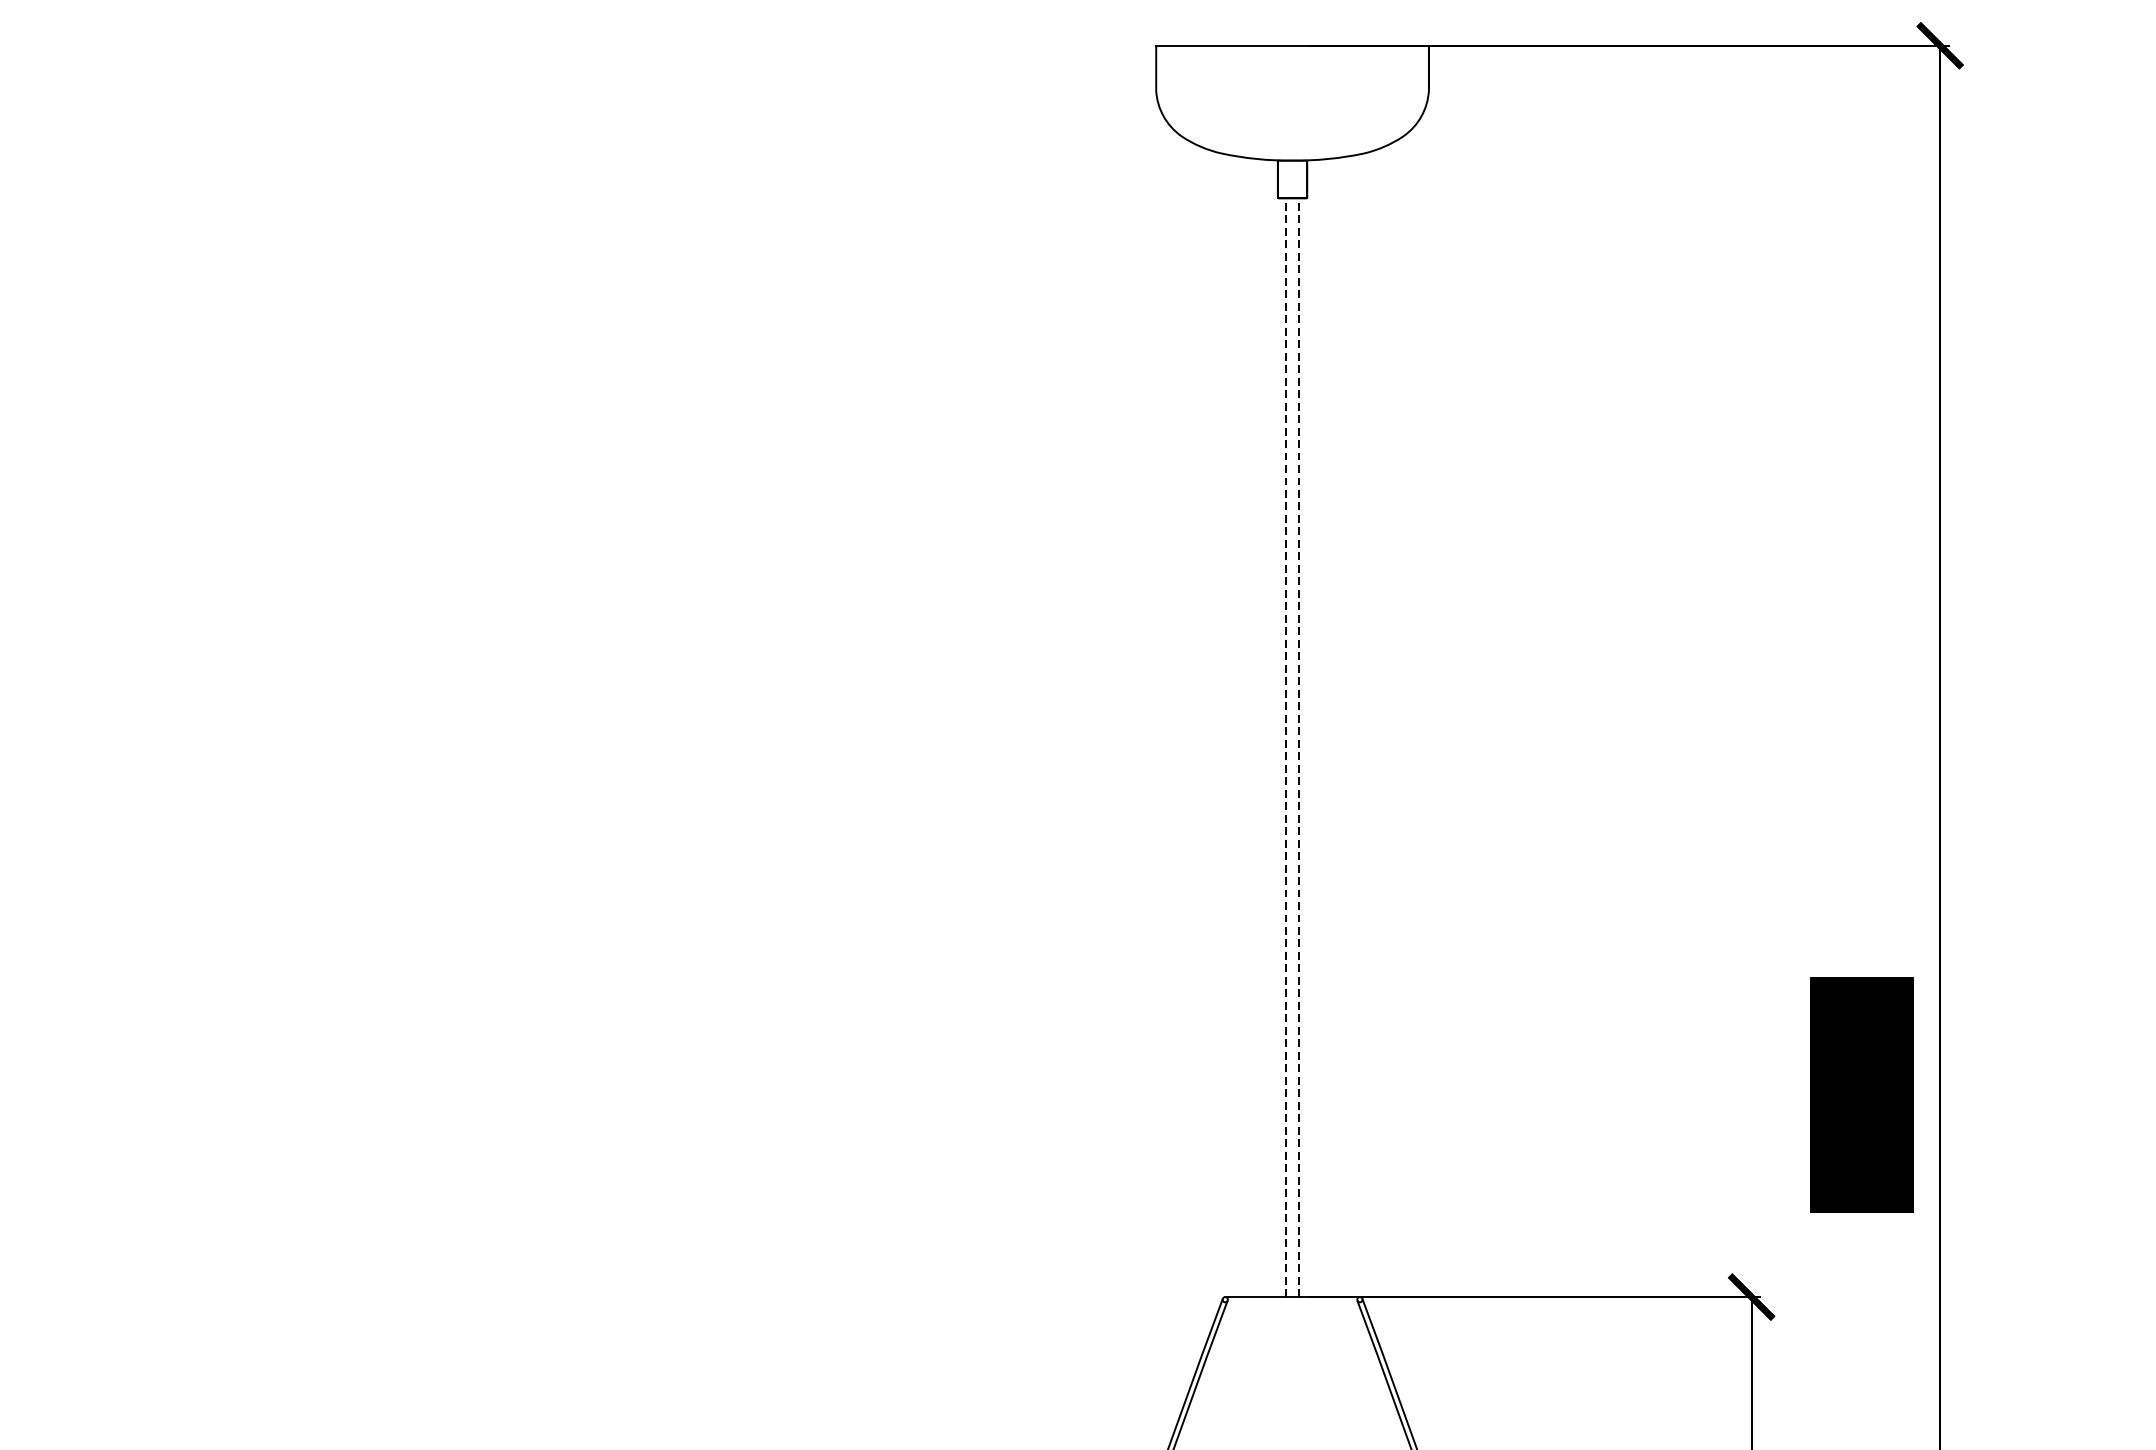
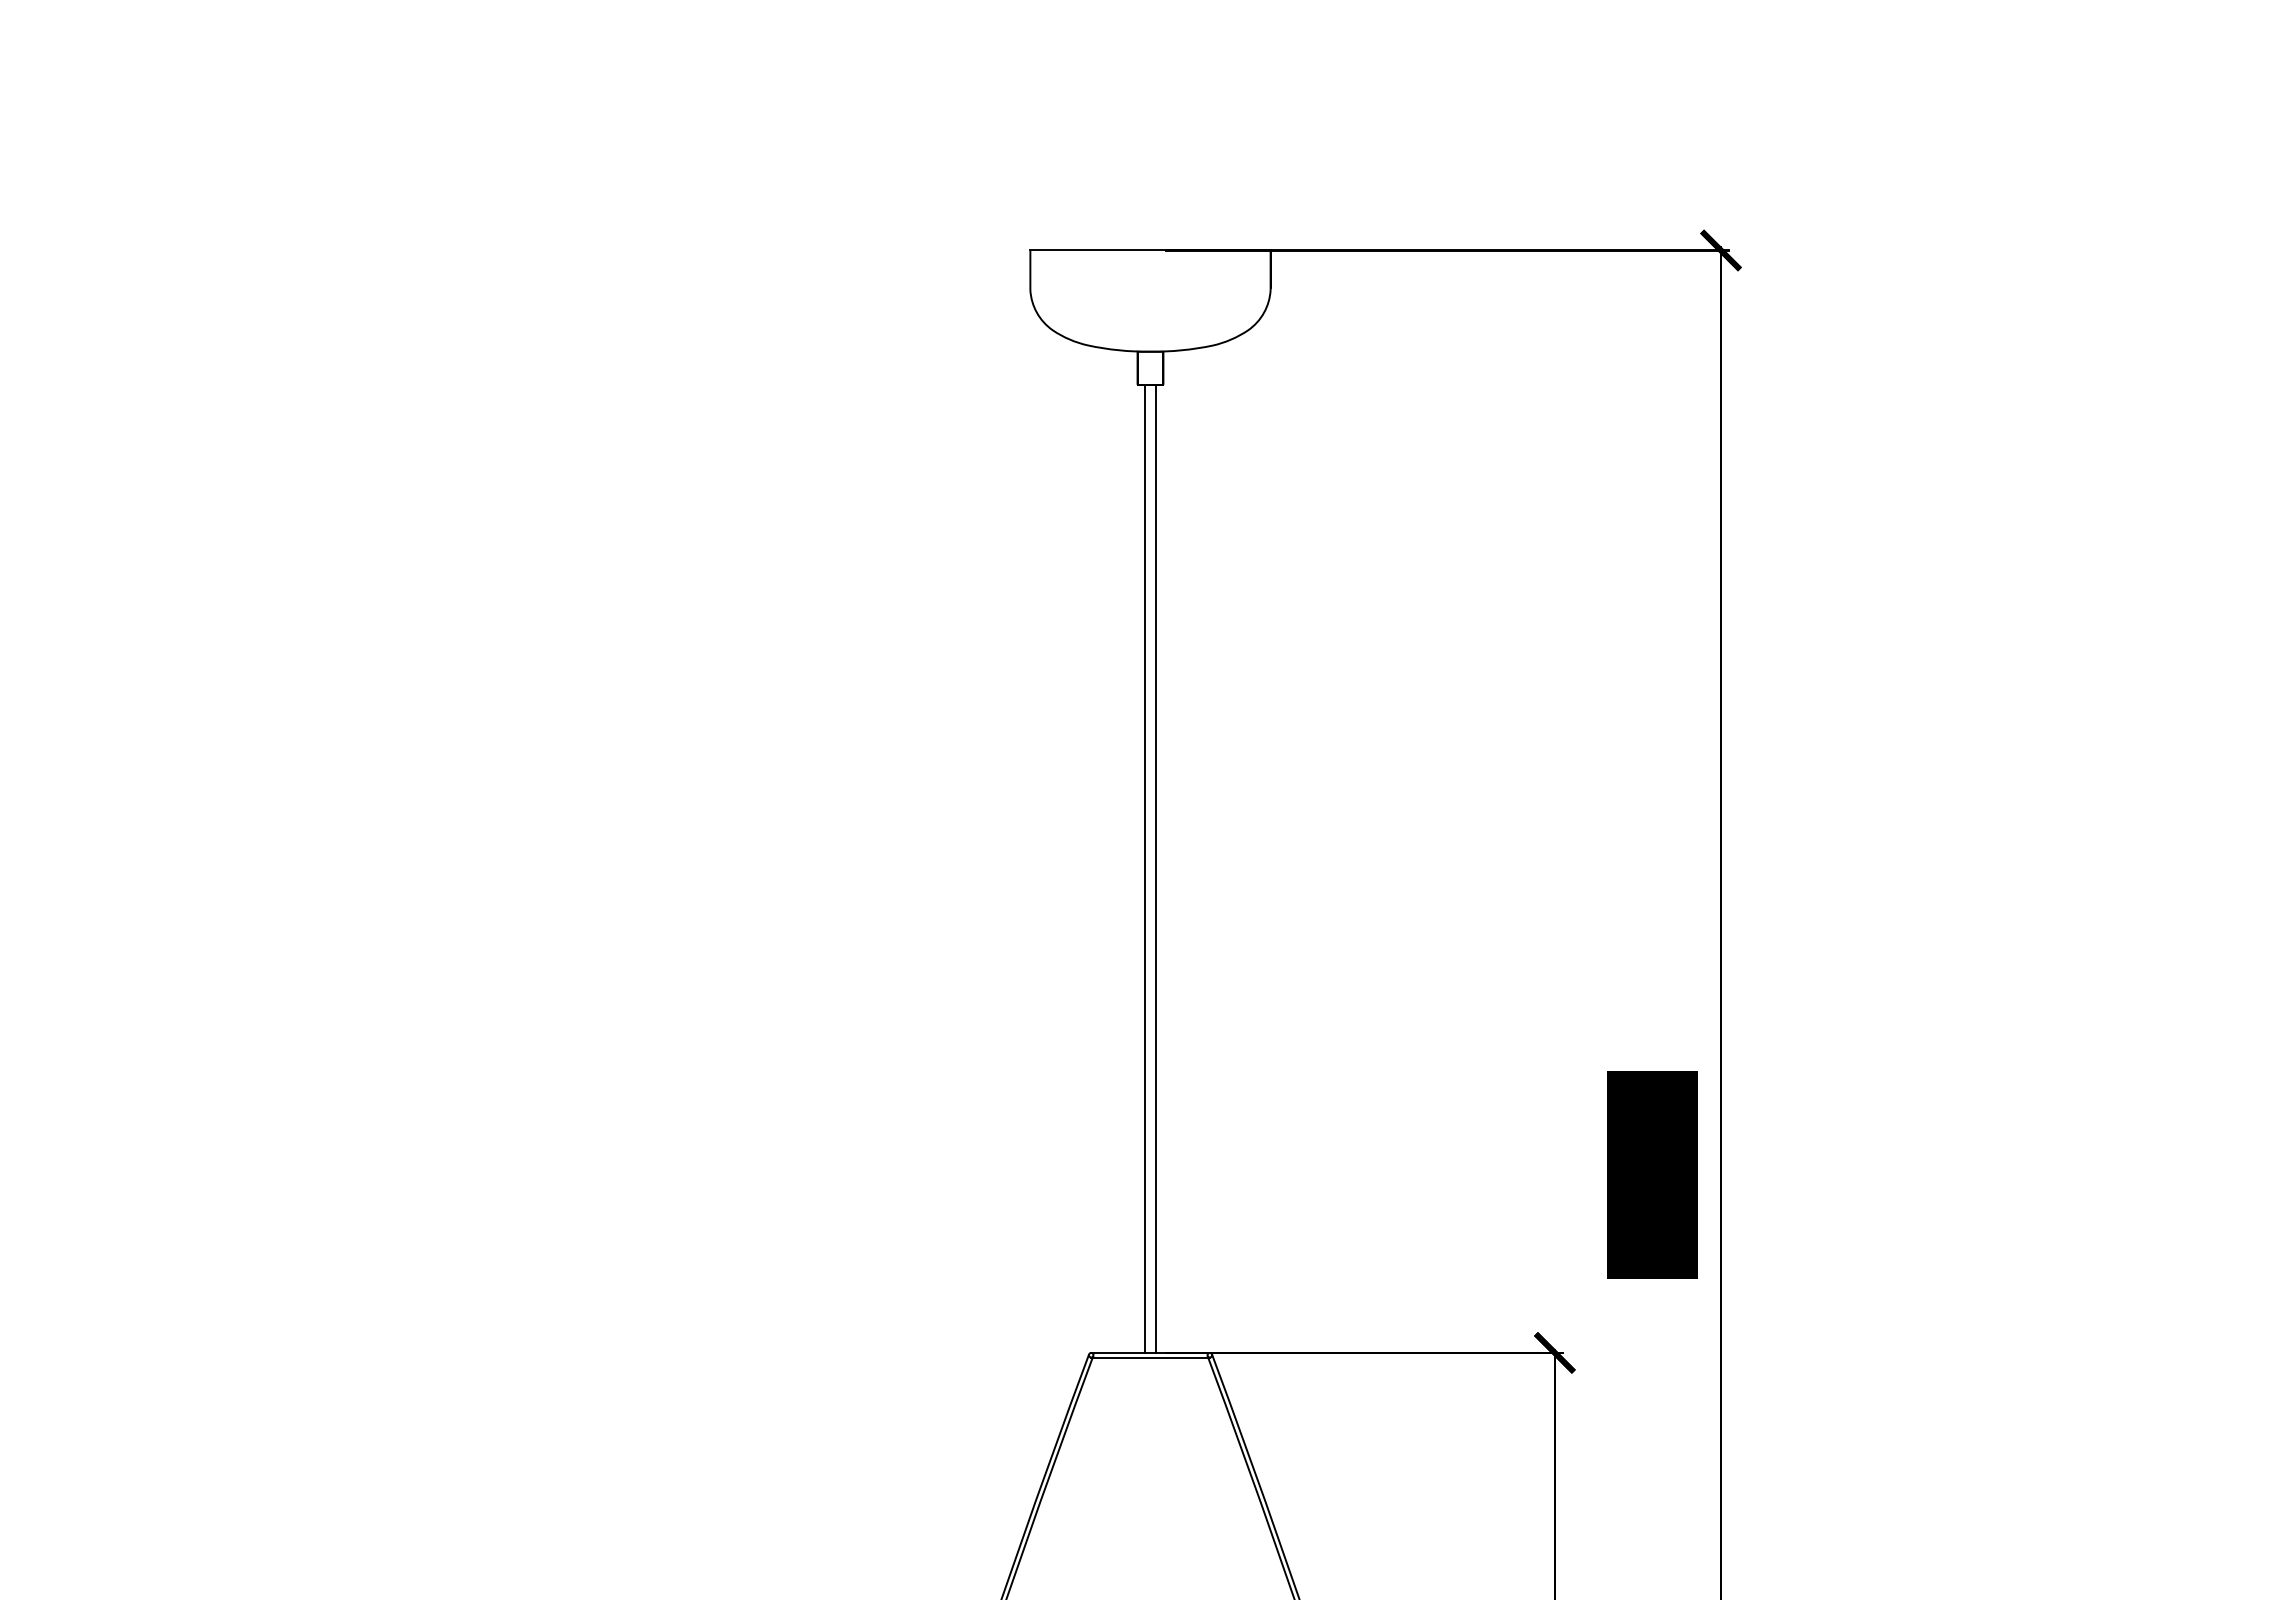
line: (1285, 747) -> (1144, 868), dashed -> solid
line: (1299, 747) -> (1156, 868), dashed -> solid
line: (1292, 1302) -> (1150, 1357), added

